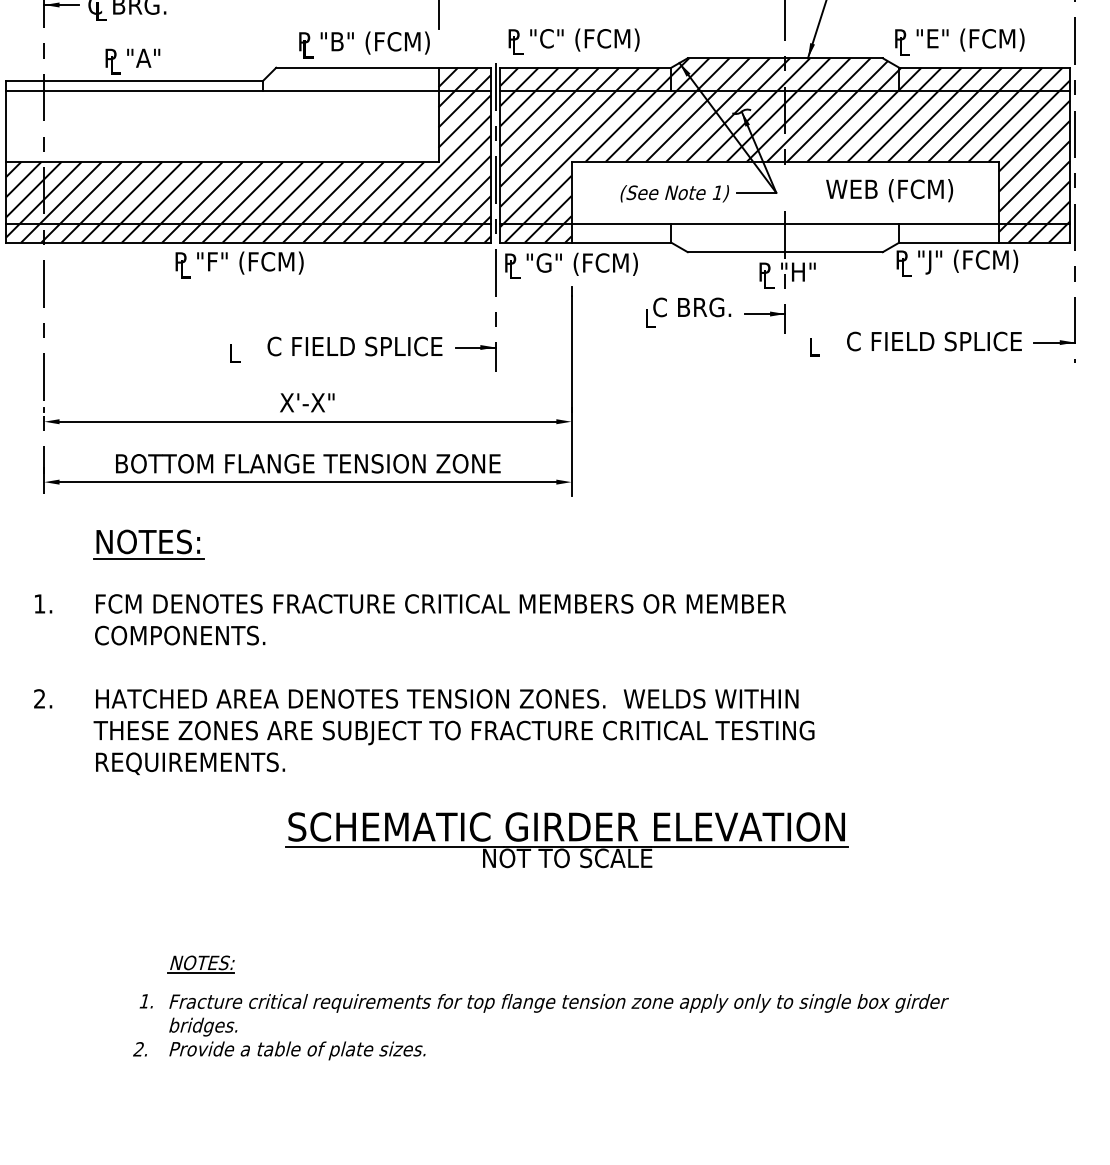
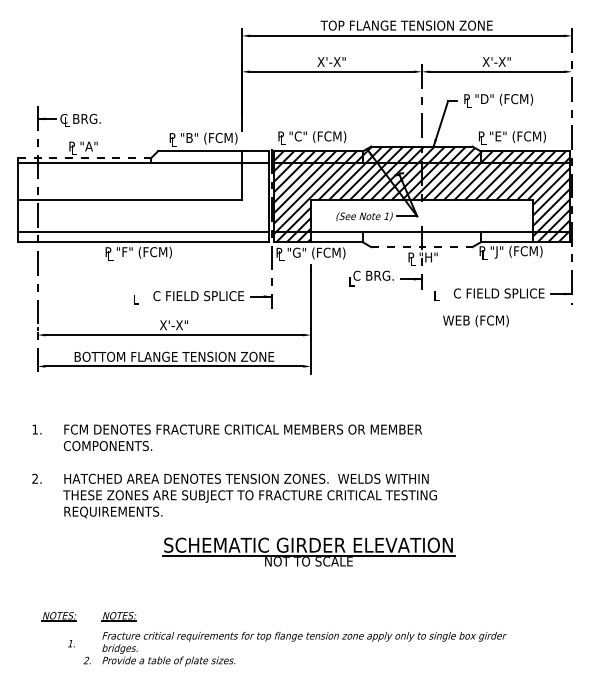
line: (134, 81) -> (84, 158), solid -> dashed
hatch: (248, 154) -> (143, 196), removed
text: (888, 191) -> (475, 321), moved
line: (784, 252) -> (421, 247), solid -> dashed
part: (148, 543) -> (91, 398), removed
part: (84, 964) -> (58, 616), added
text: (146, 1000) -> (71, 643), moved

